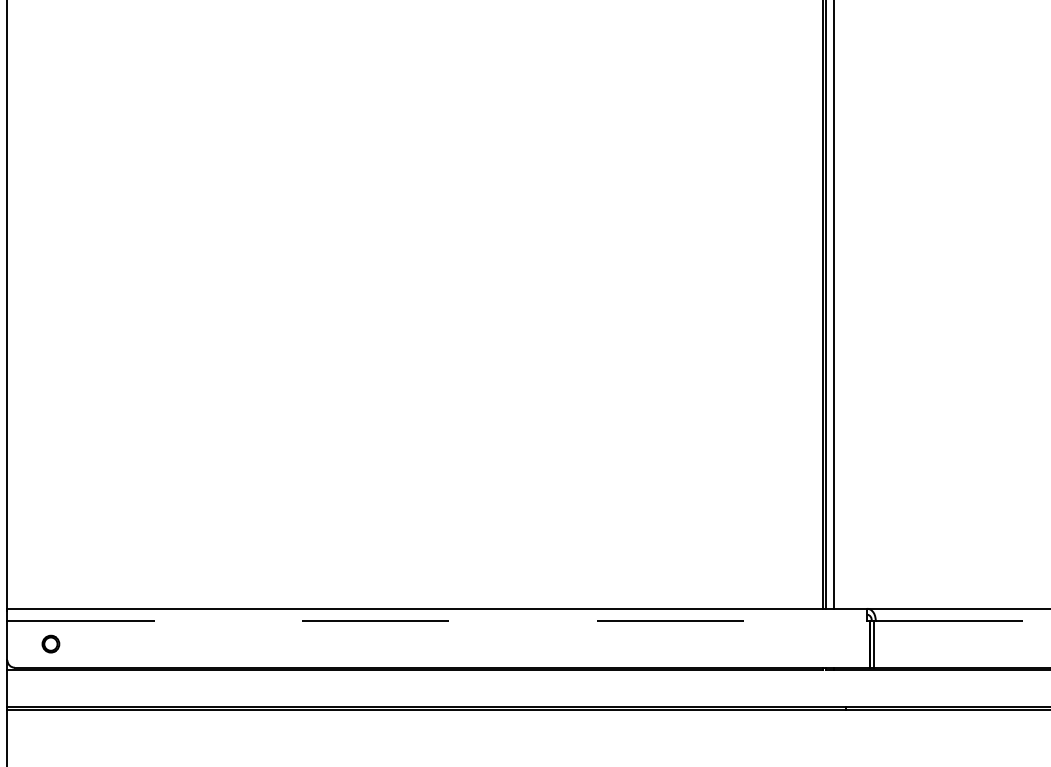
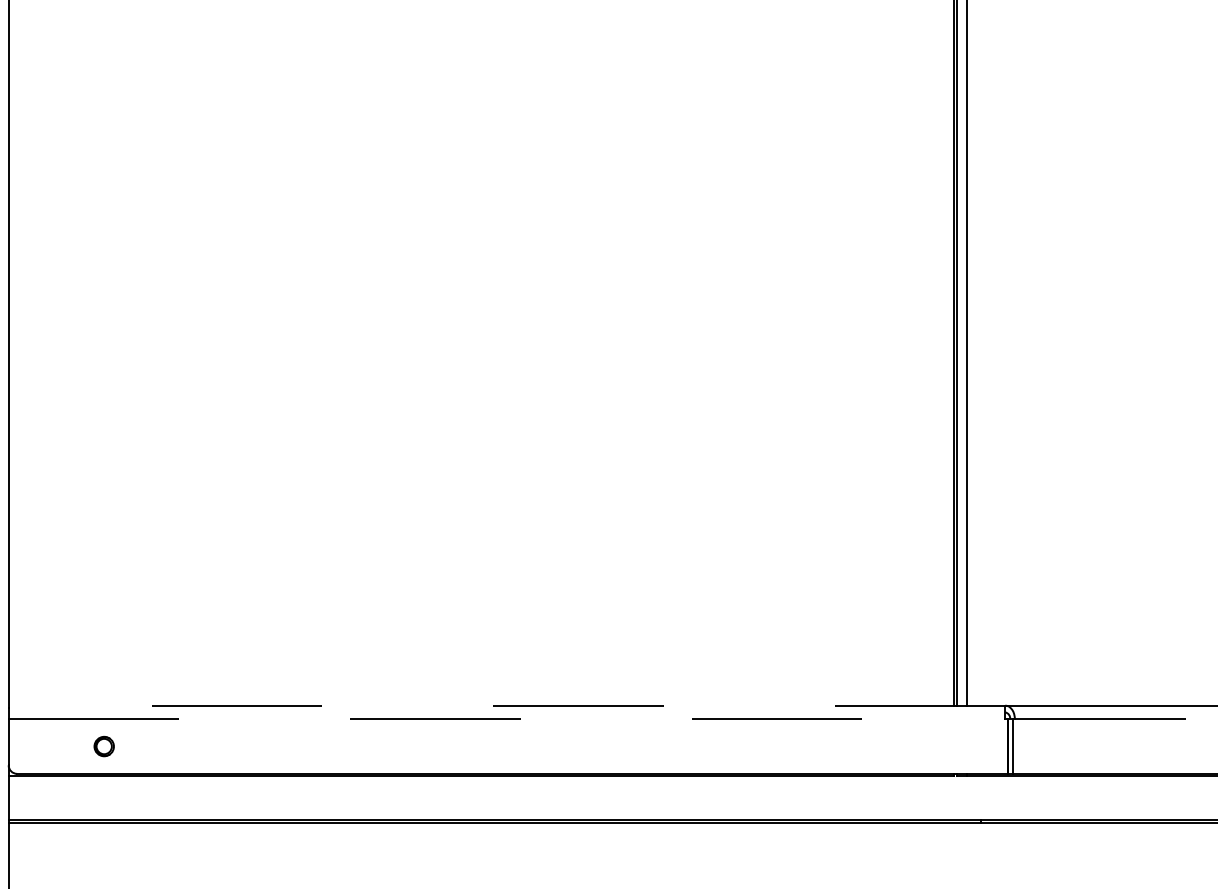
line: (437, 608) -> (507, 705), solid -> dashed
part: (50, 643) -> (103, 745), moved

